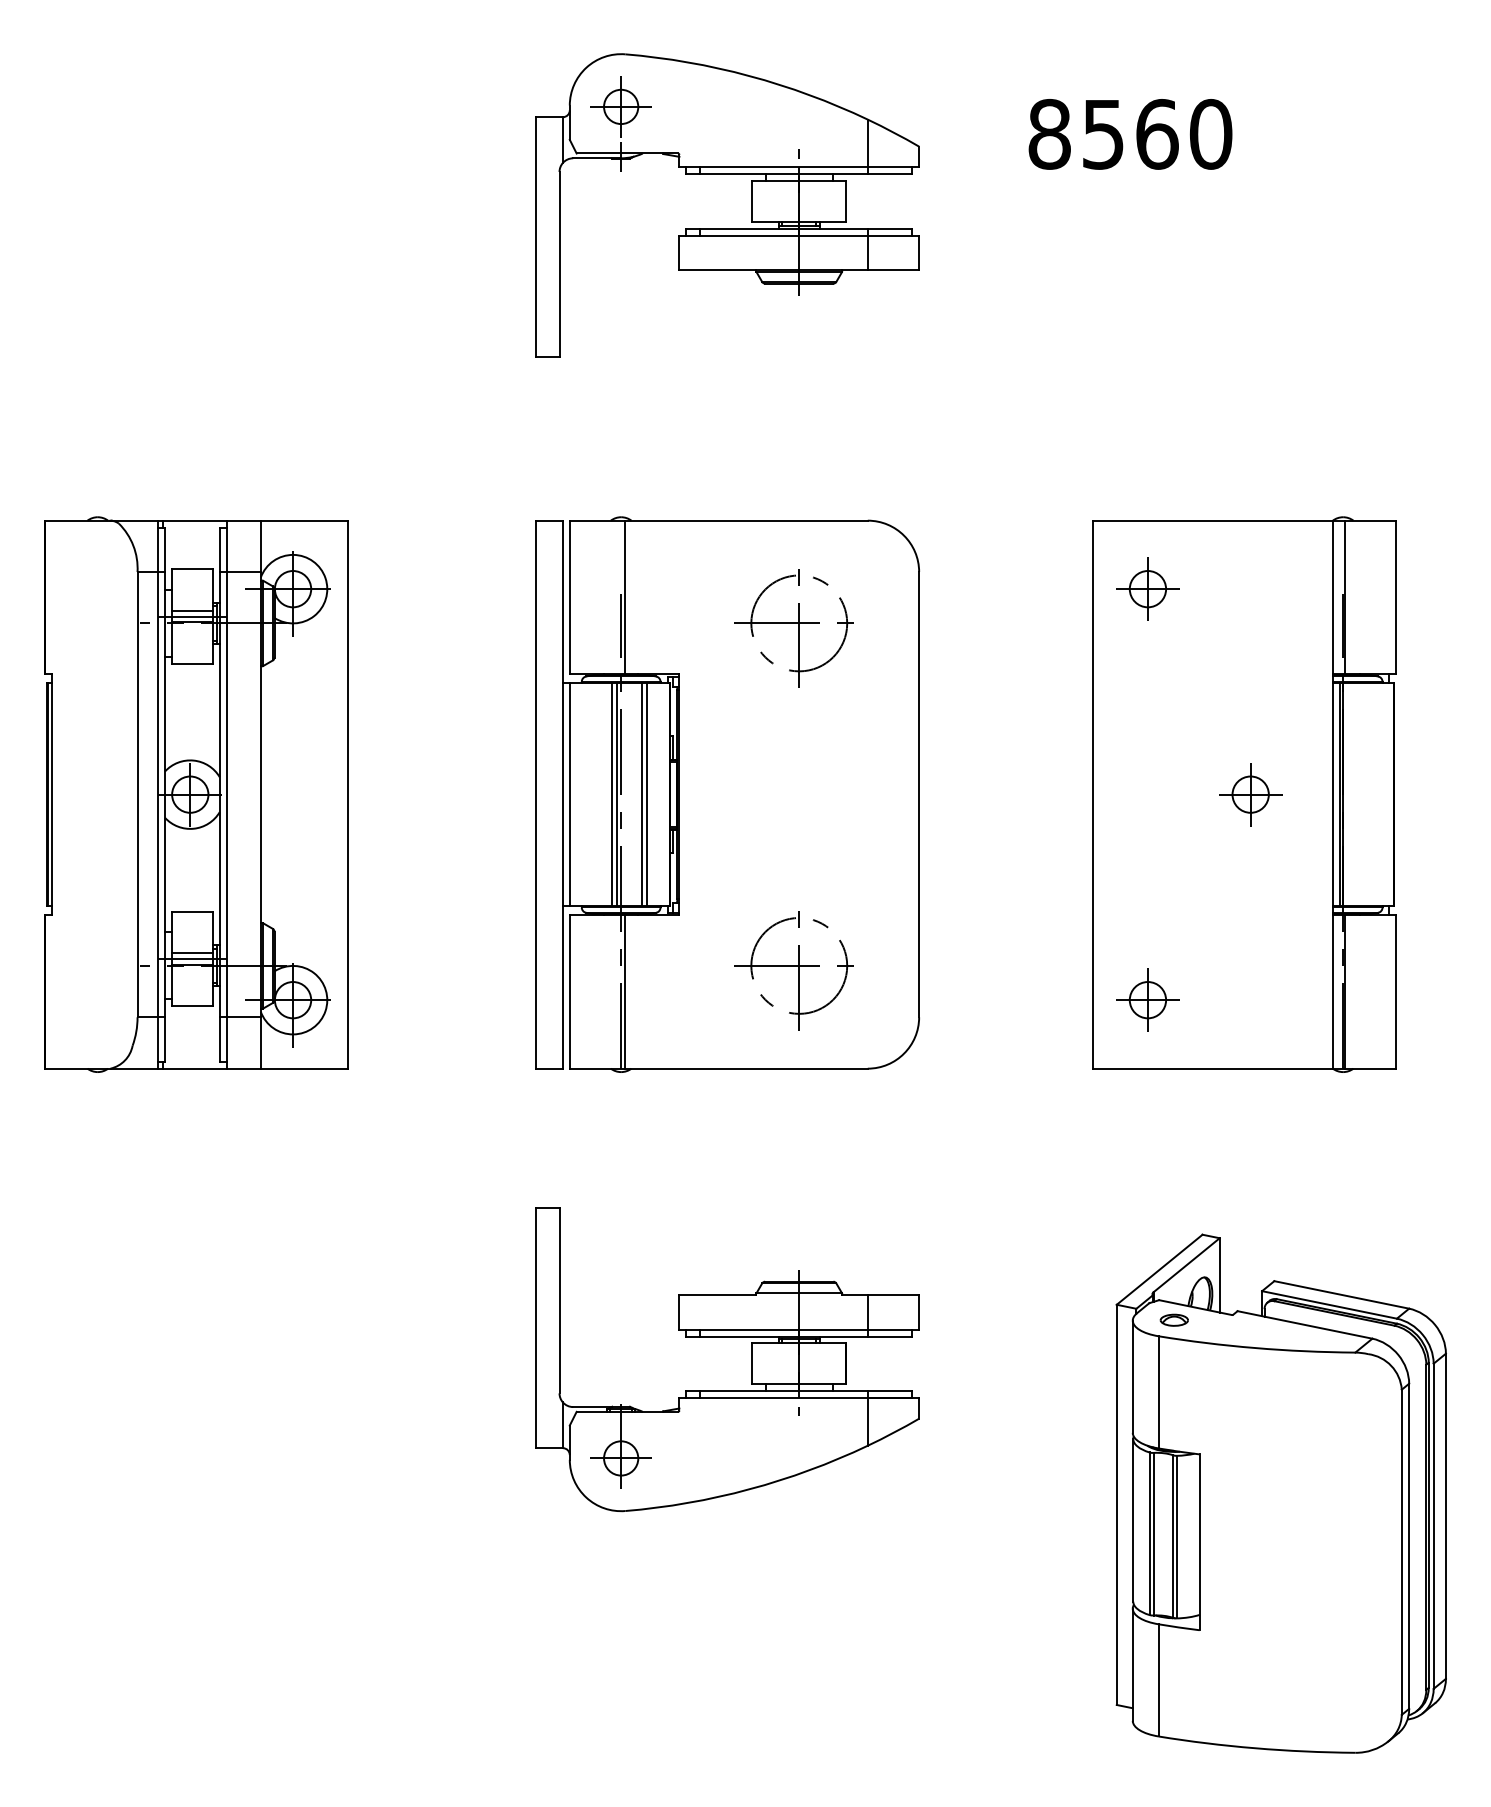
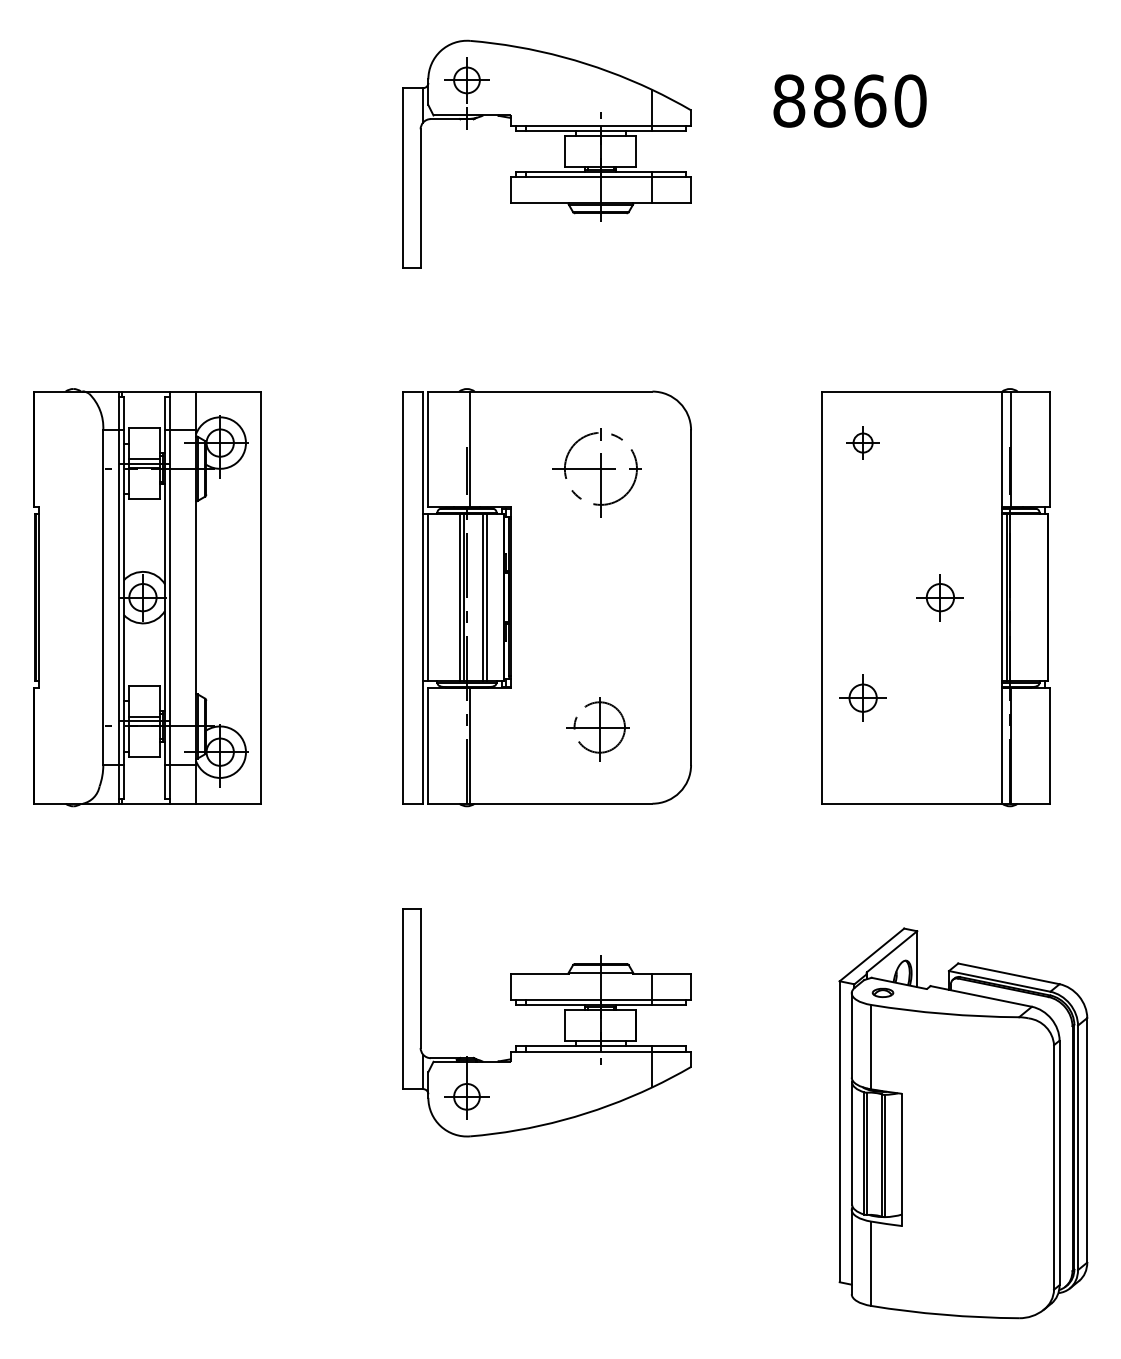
text: (1103, 133) -> (829, 100), 8560 -> 8860
part: (1147, 588) -> (862, 442), size x0.7
part: (793, 969) -> (596, 729), size x0.7
part: (1147, 999) -> (862, 697), moved

